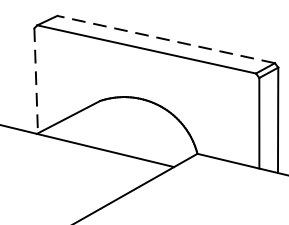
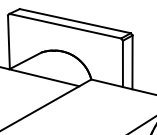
line: (166, 40) -> (75, 21), dashed -> solid
line: (35, 81) -> (8, 42), dashed -> solid

